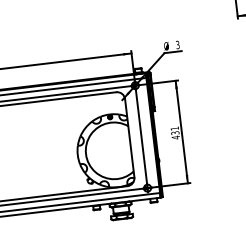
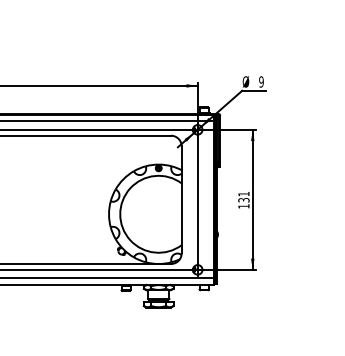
text: (177, 44) -> (261, 81), 3 -> 9
text: (175, 137) -> (243, 206), 431 -> 131

